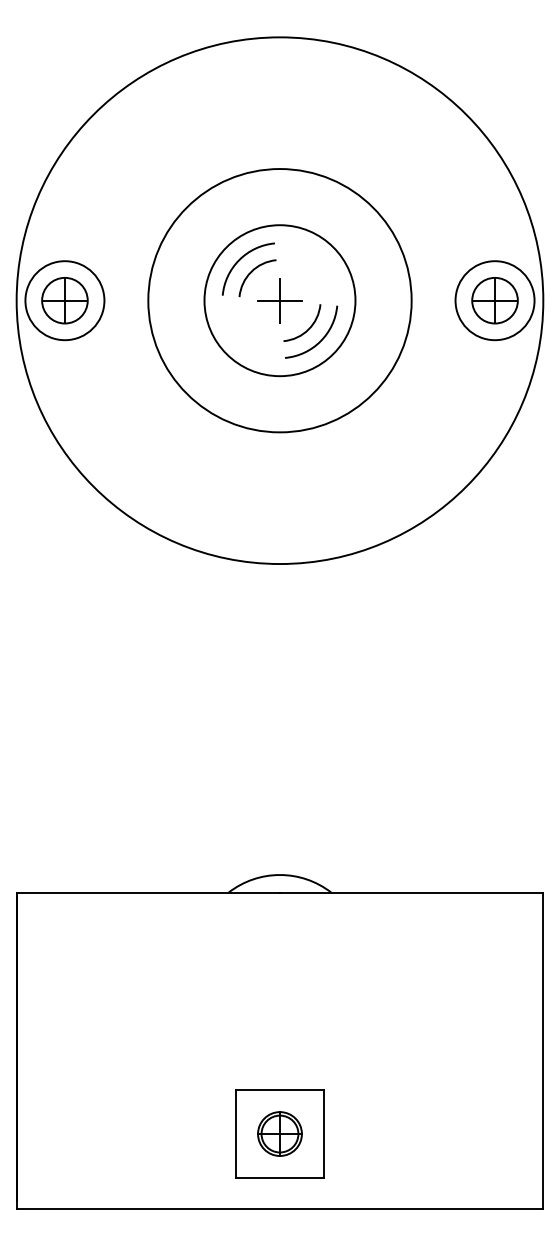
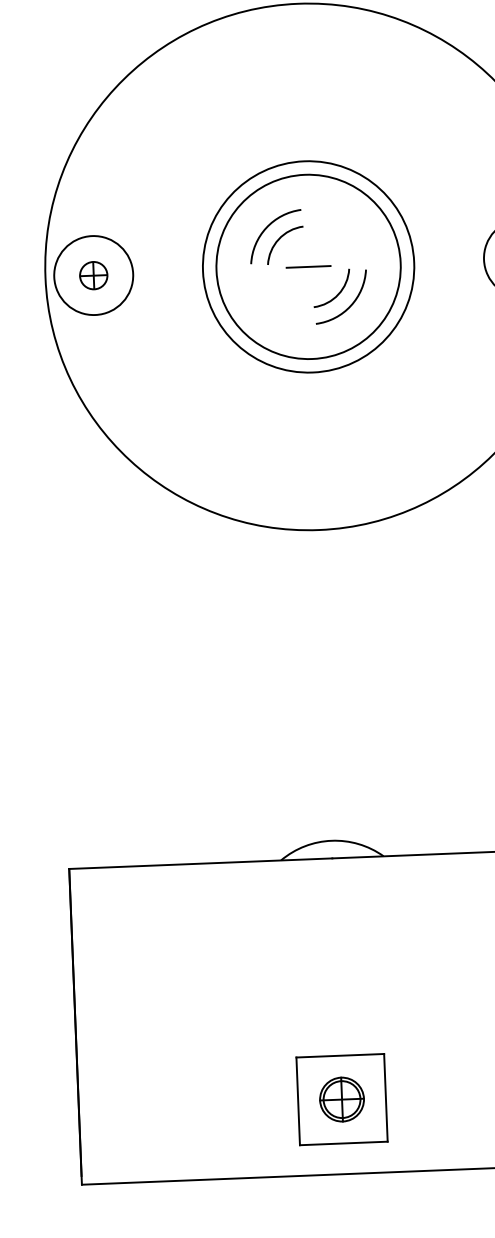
part: (64, 300) -> (93, 275), size x0.6
circle: (279, 300) -> (308, 266), size x0.7
circle: (279, 300) -> (308, 266), size x1.4
line: (279, 300) -> (308, 266), removed

